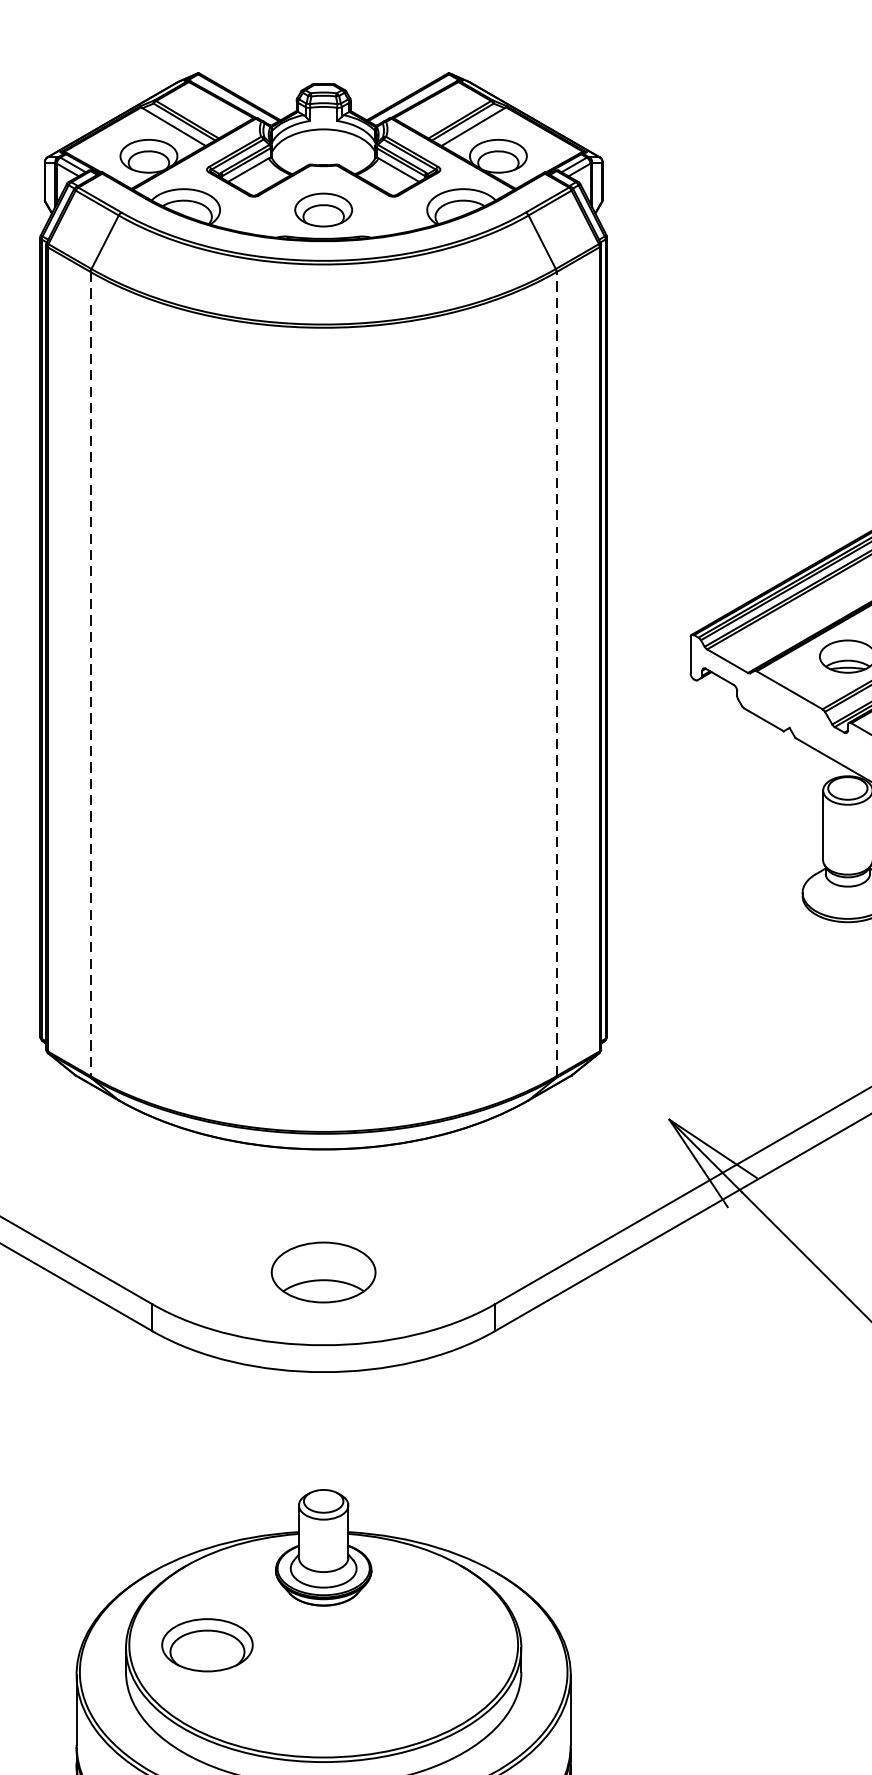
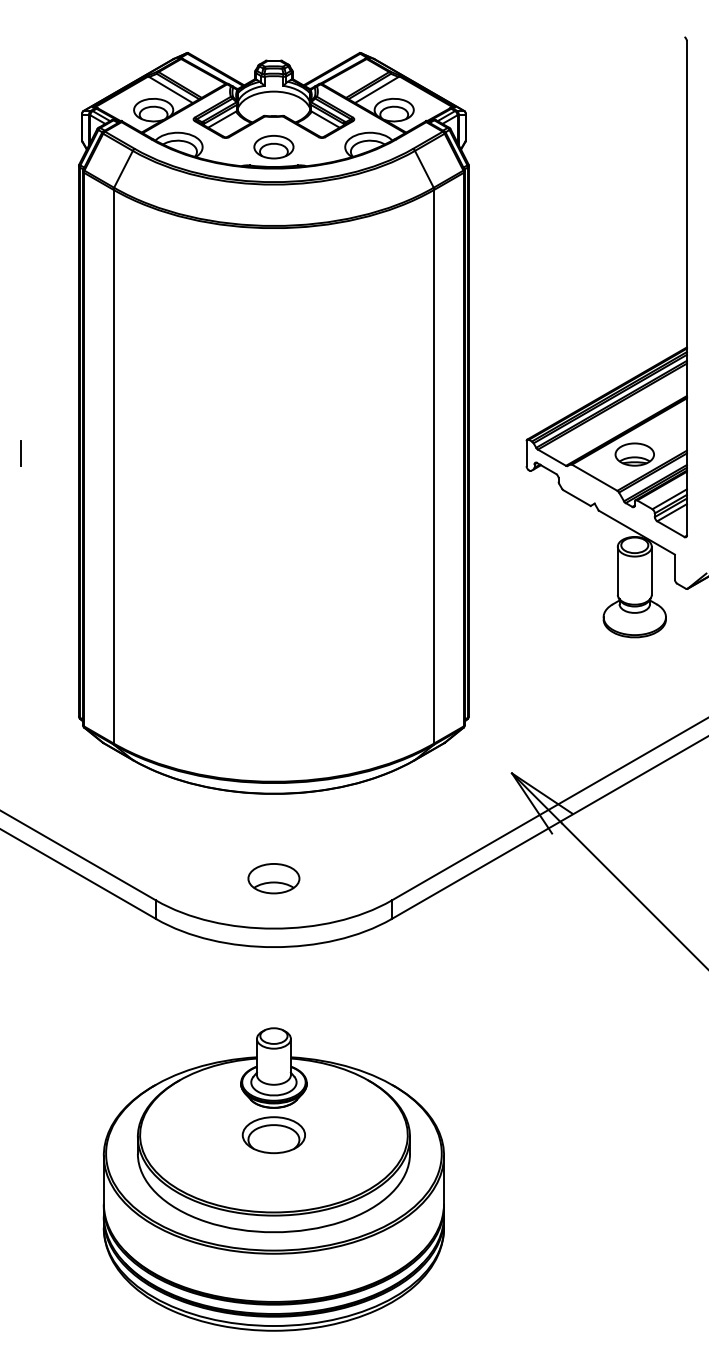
line: (90, 673) -> (113, 466), dashed -> solid
line: (556, 673) -> (434, 466), dashed -> solid
part: (323, 1272) -> (273, 878), size x0.71
part: (206, 1645) -> (273, 1135), moved

